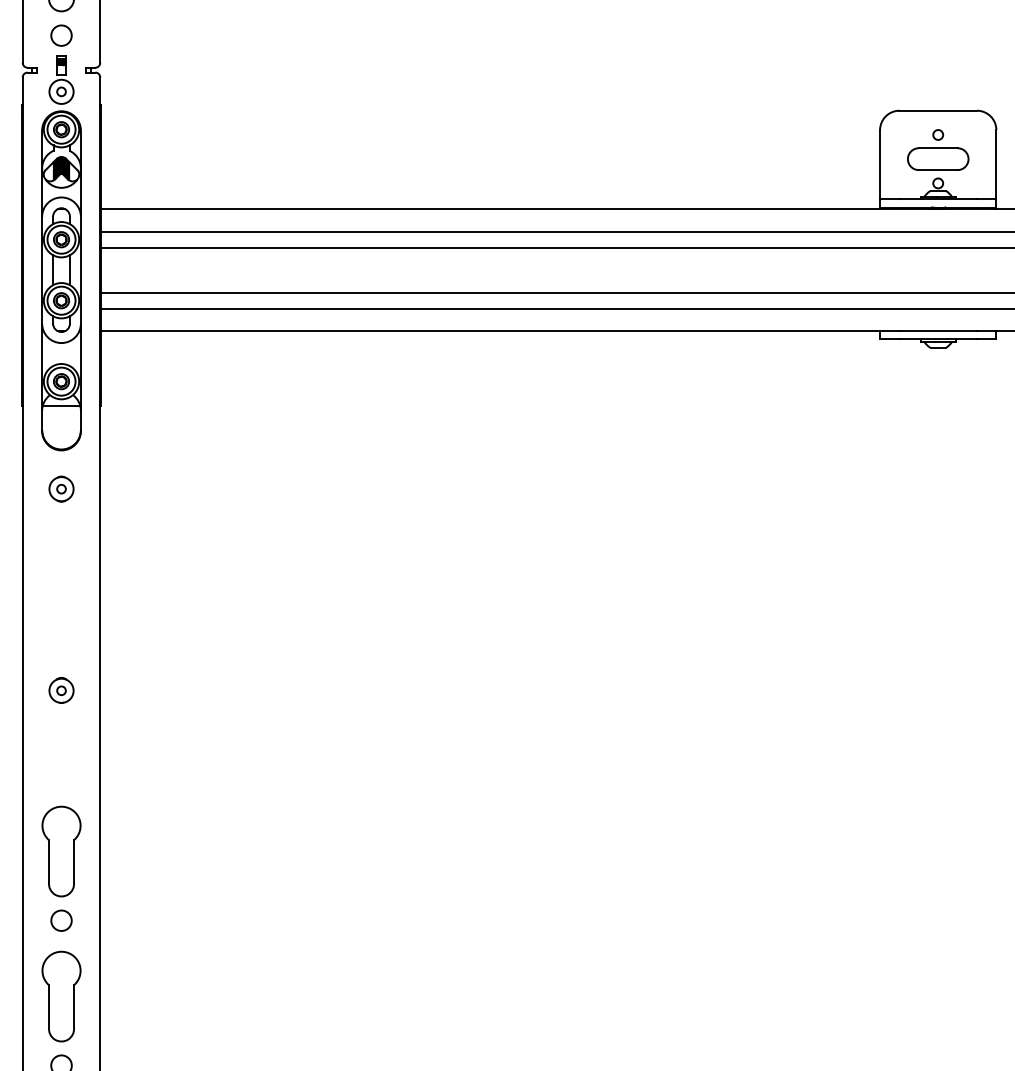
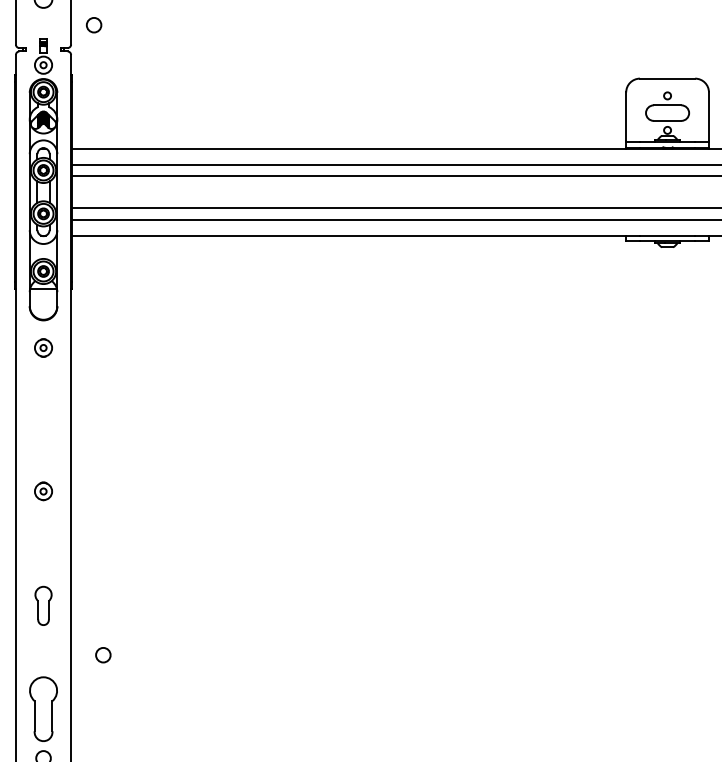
circle: (61, 35) -> (94, 25), moved
part: (61, 851) -> (43, 605), size x0.6
circle: (61, 920) -> (103, 655), moved

